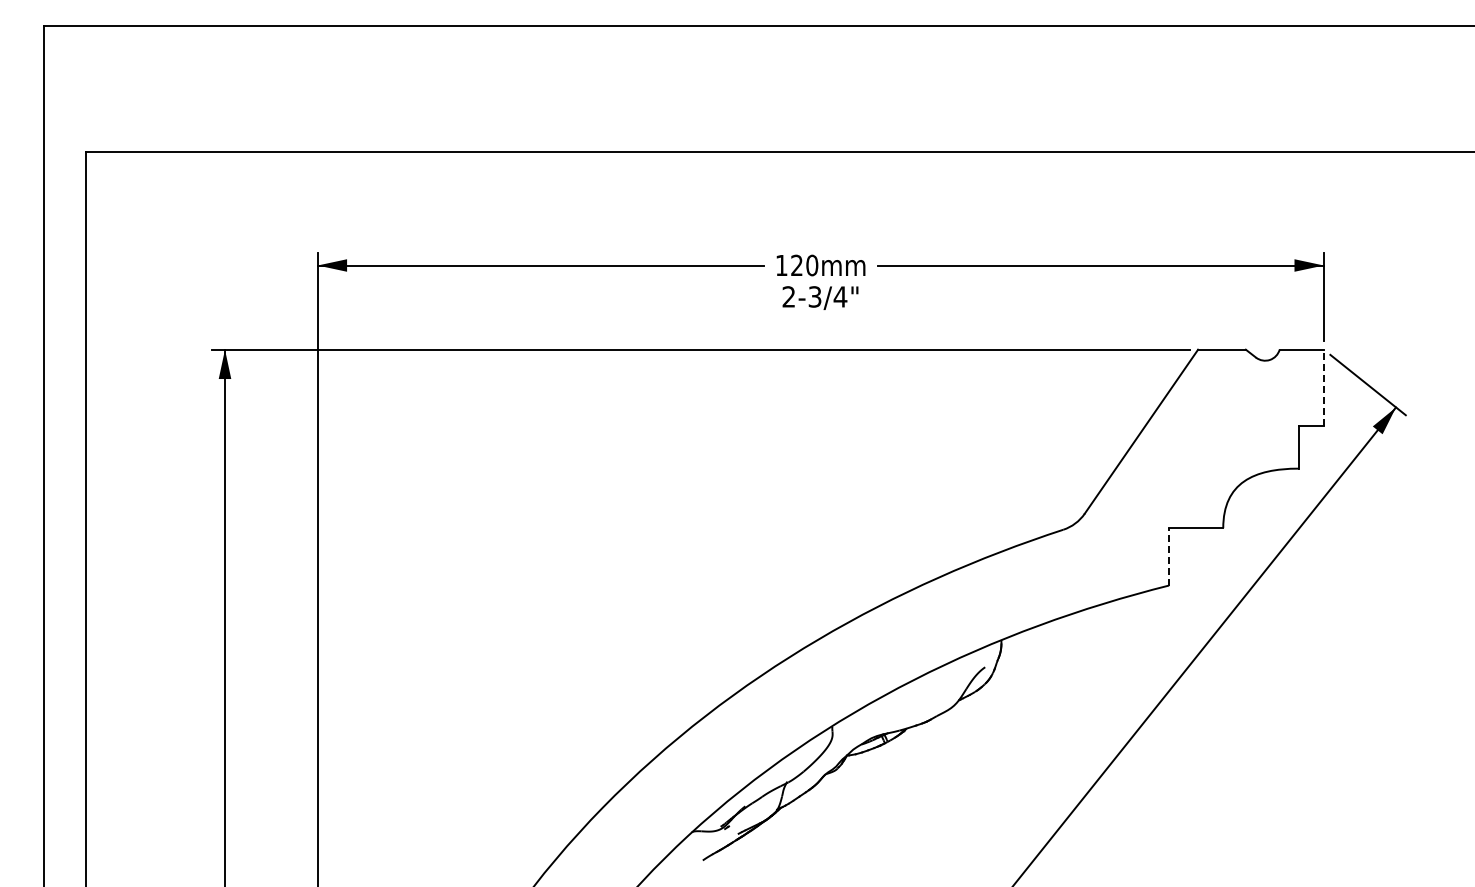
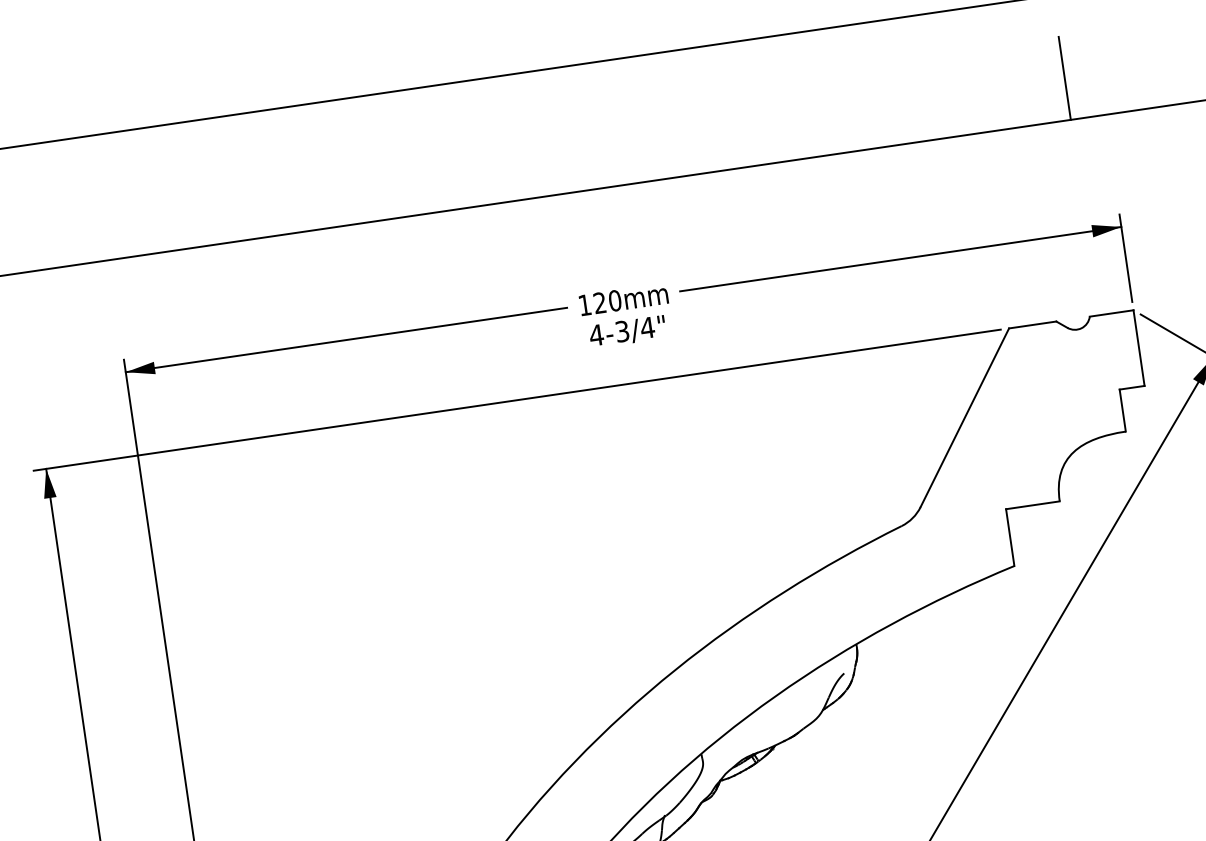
line: (1289, 110) -> (1064, 78), added
text: (788, 296) -> (596, 334), 2-3/4" -> 4-3/4"
line: (1323, 387) -> (1138, 347), dashed -> solid
line: (1169, 556) -> (1010, 537), dashed -> solid

